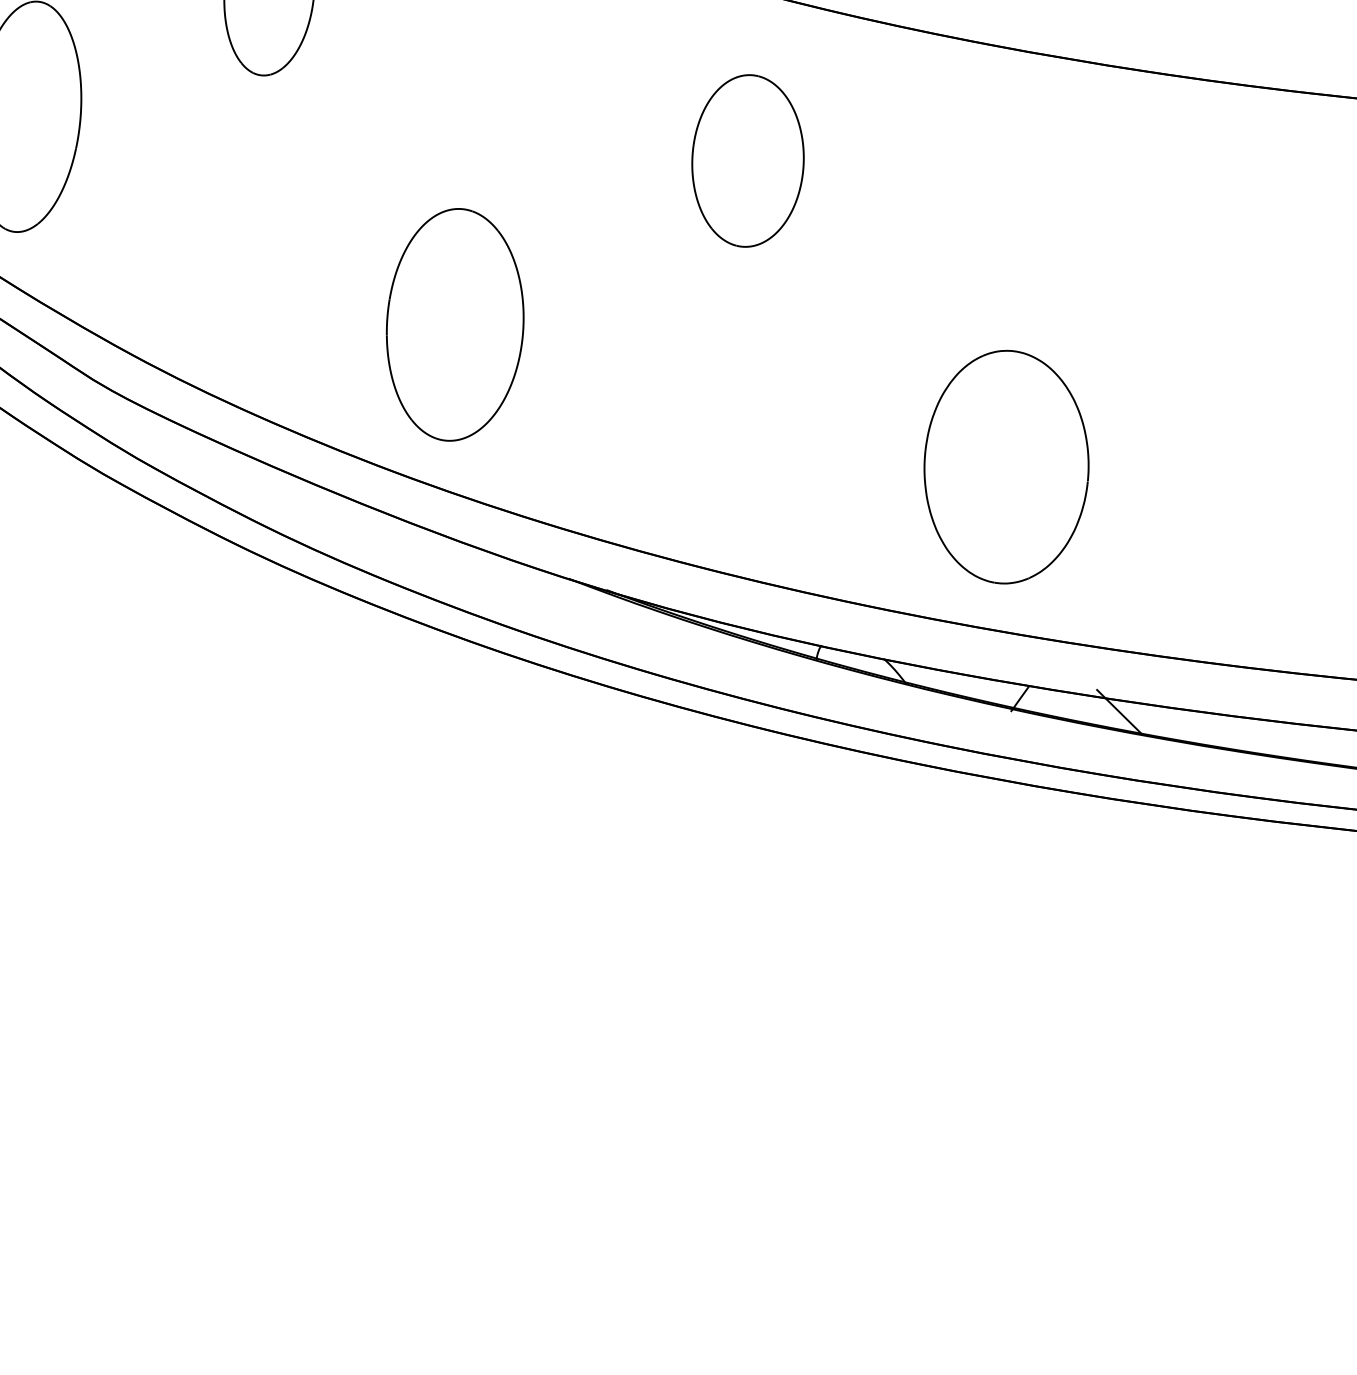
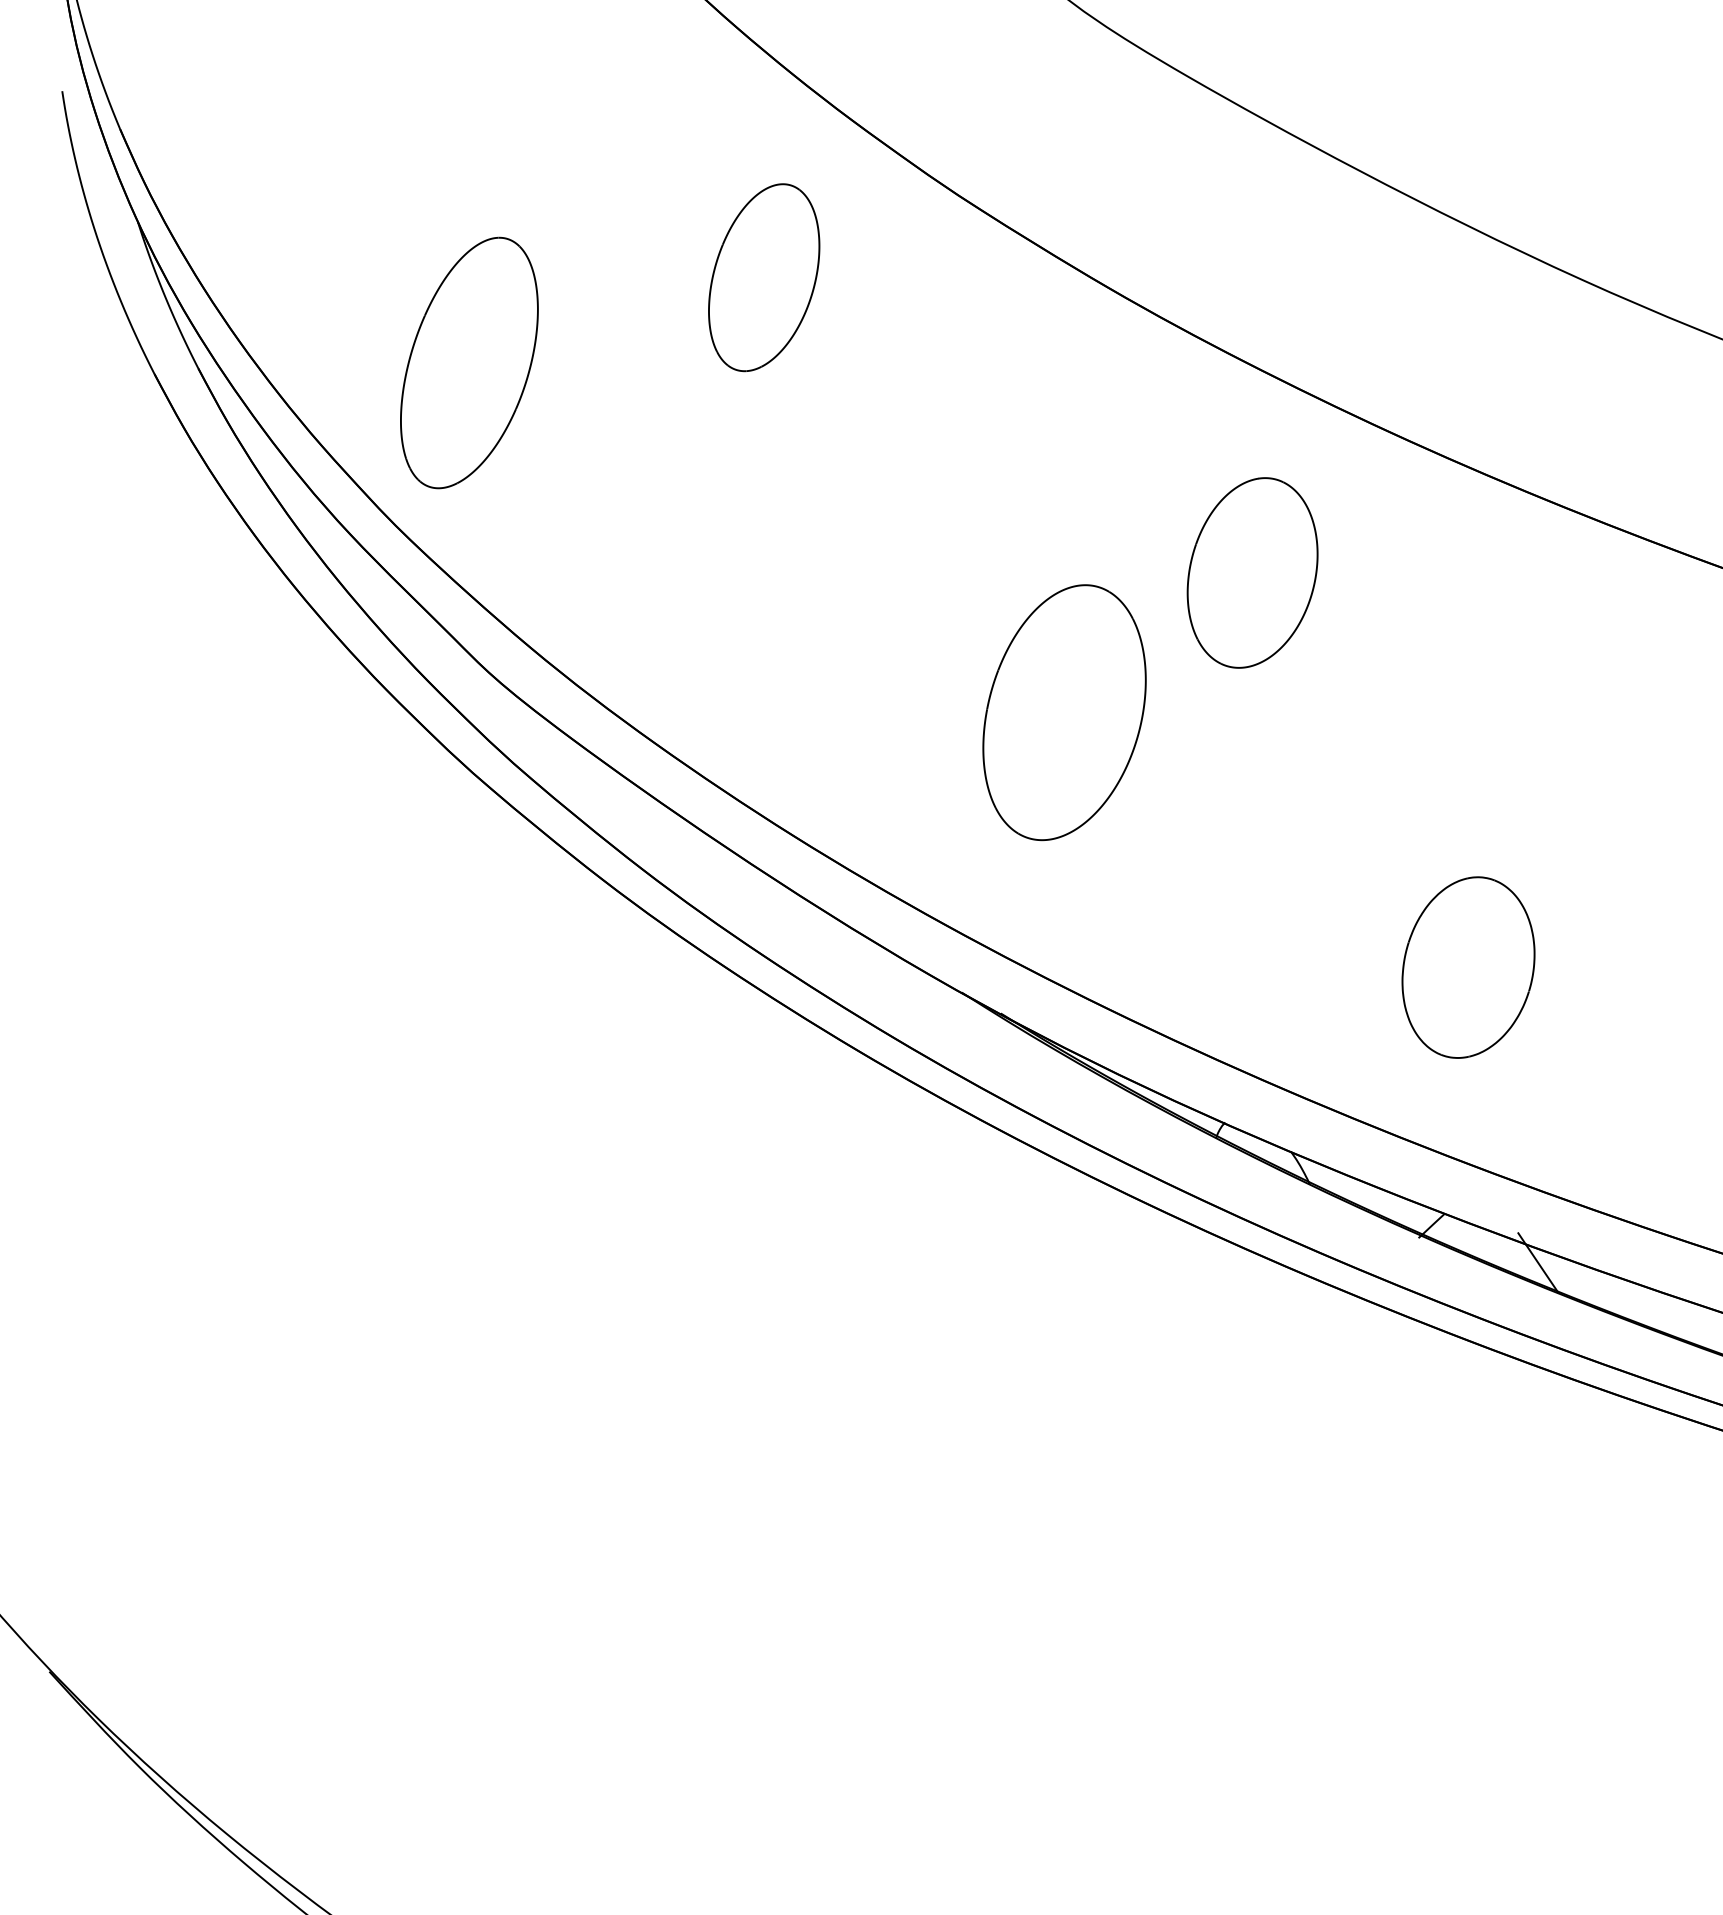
part: (454, 324) -> (1064, 712), moved
part: (1006, 466) -> (1468, 967), size x0.7

